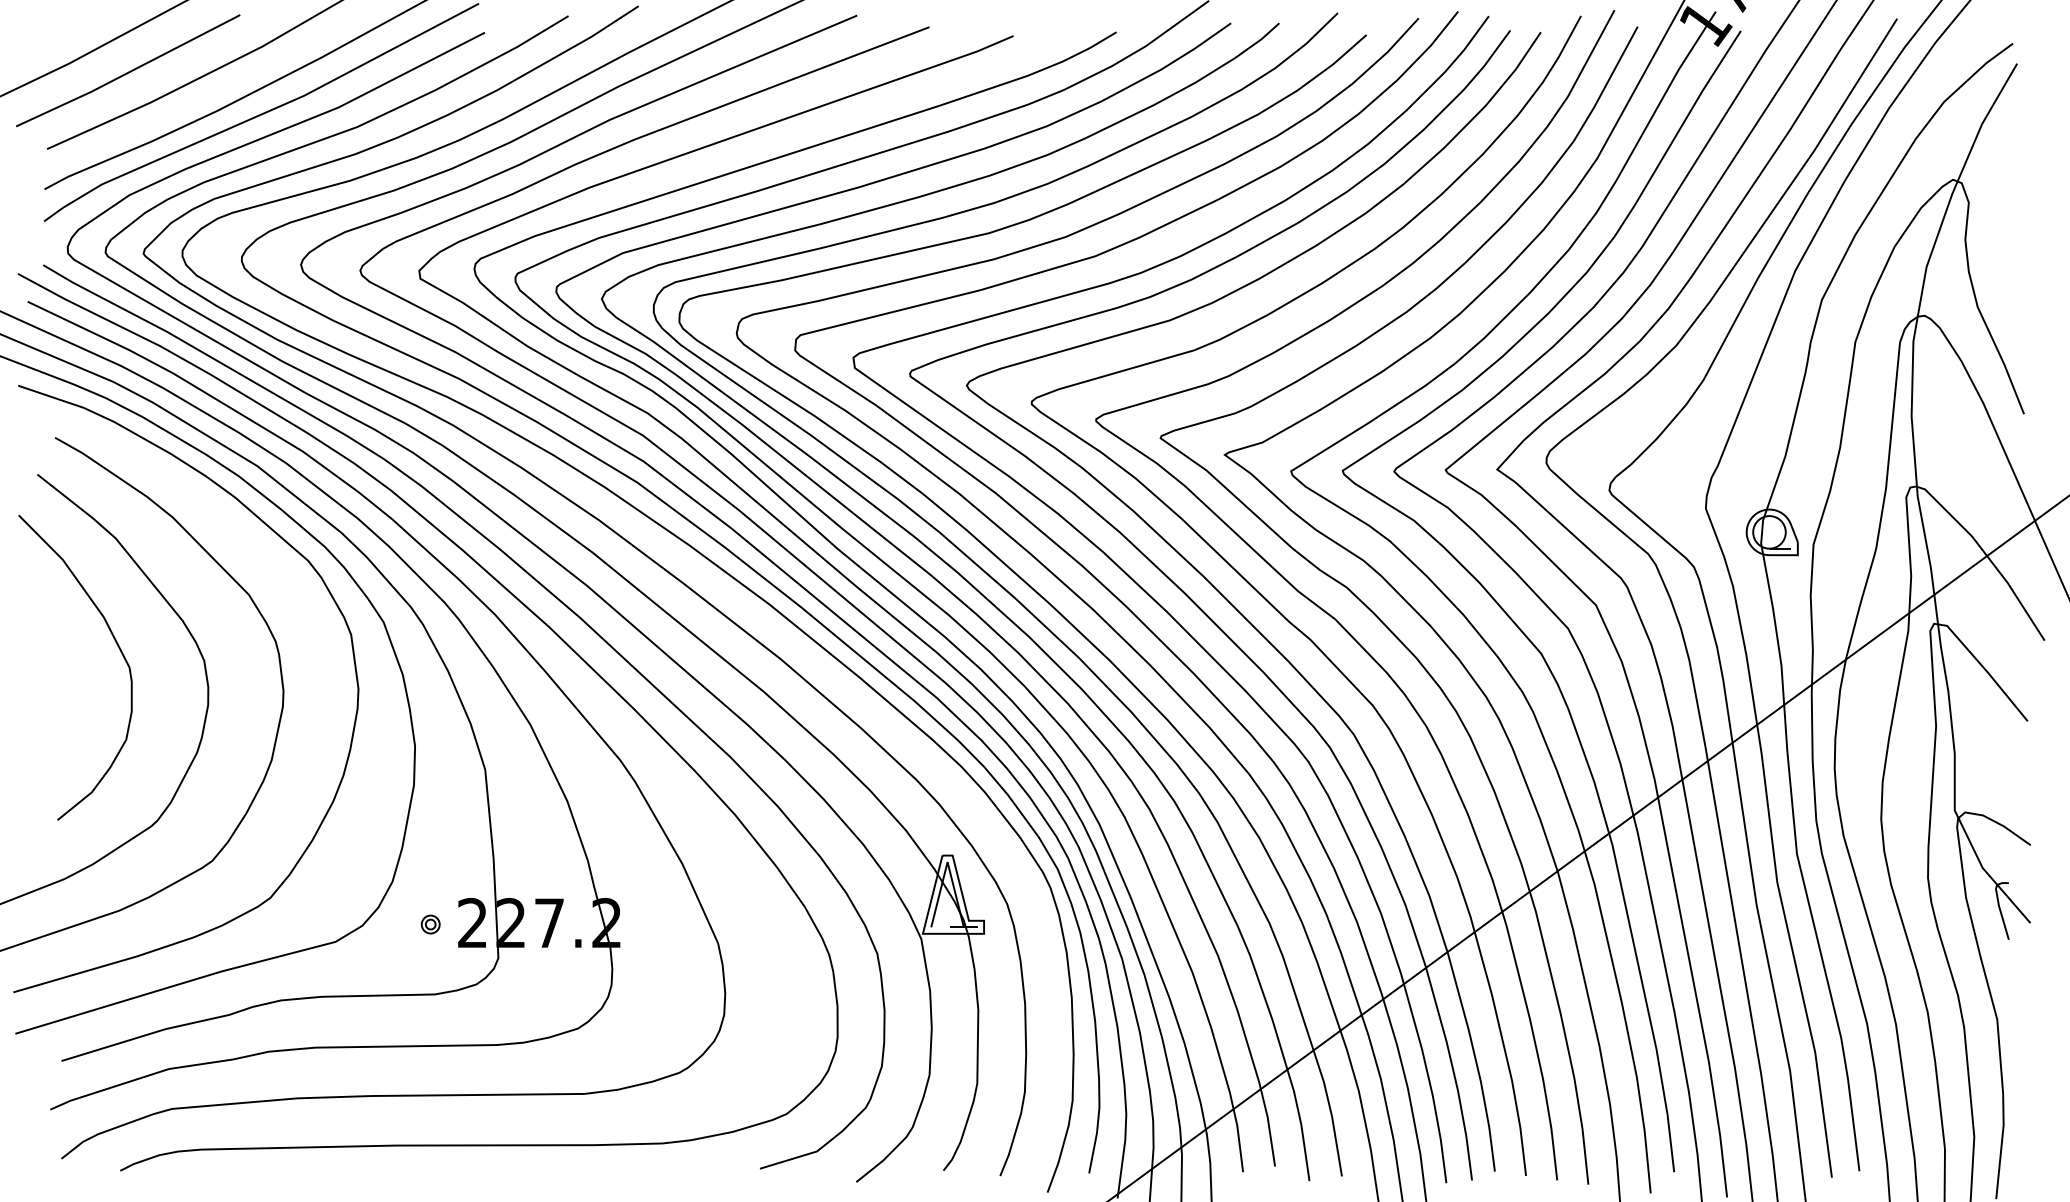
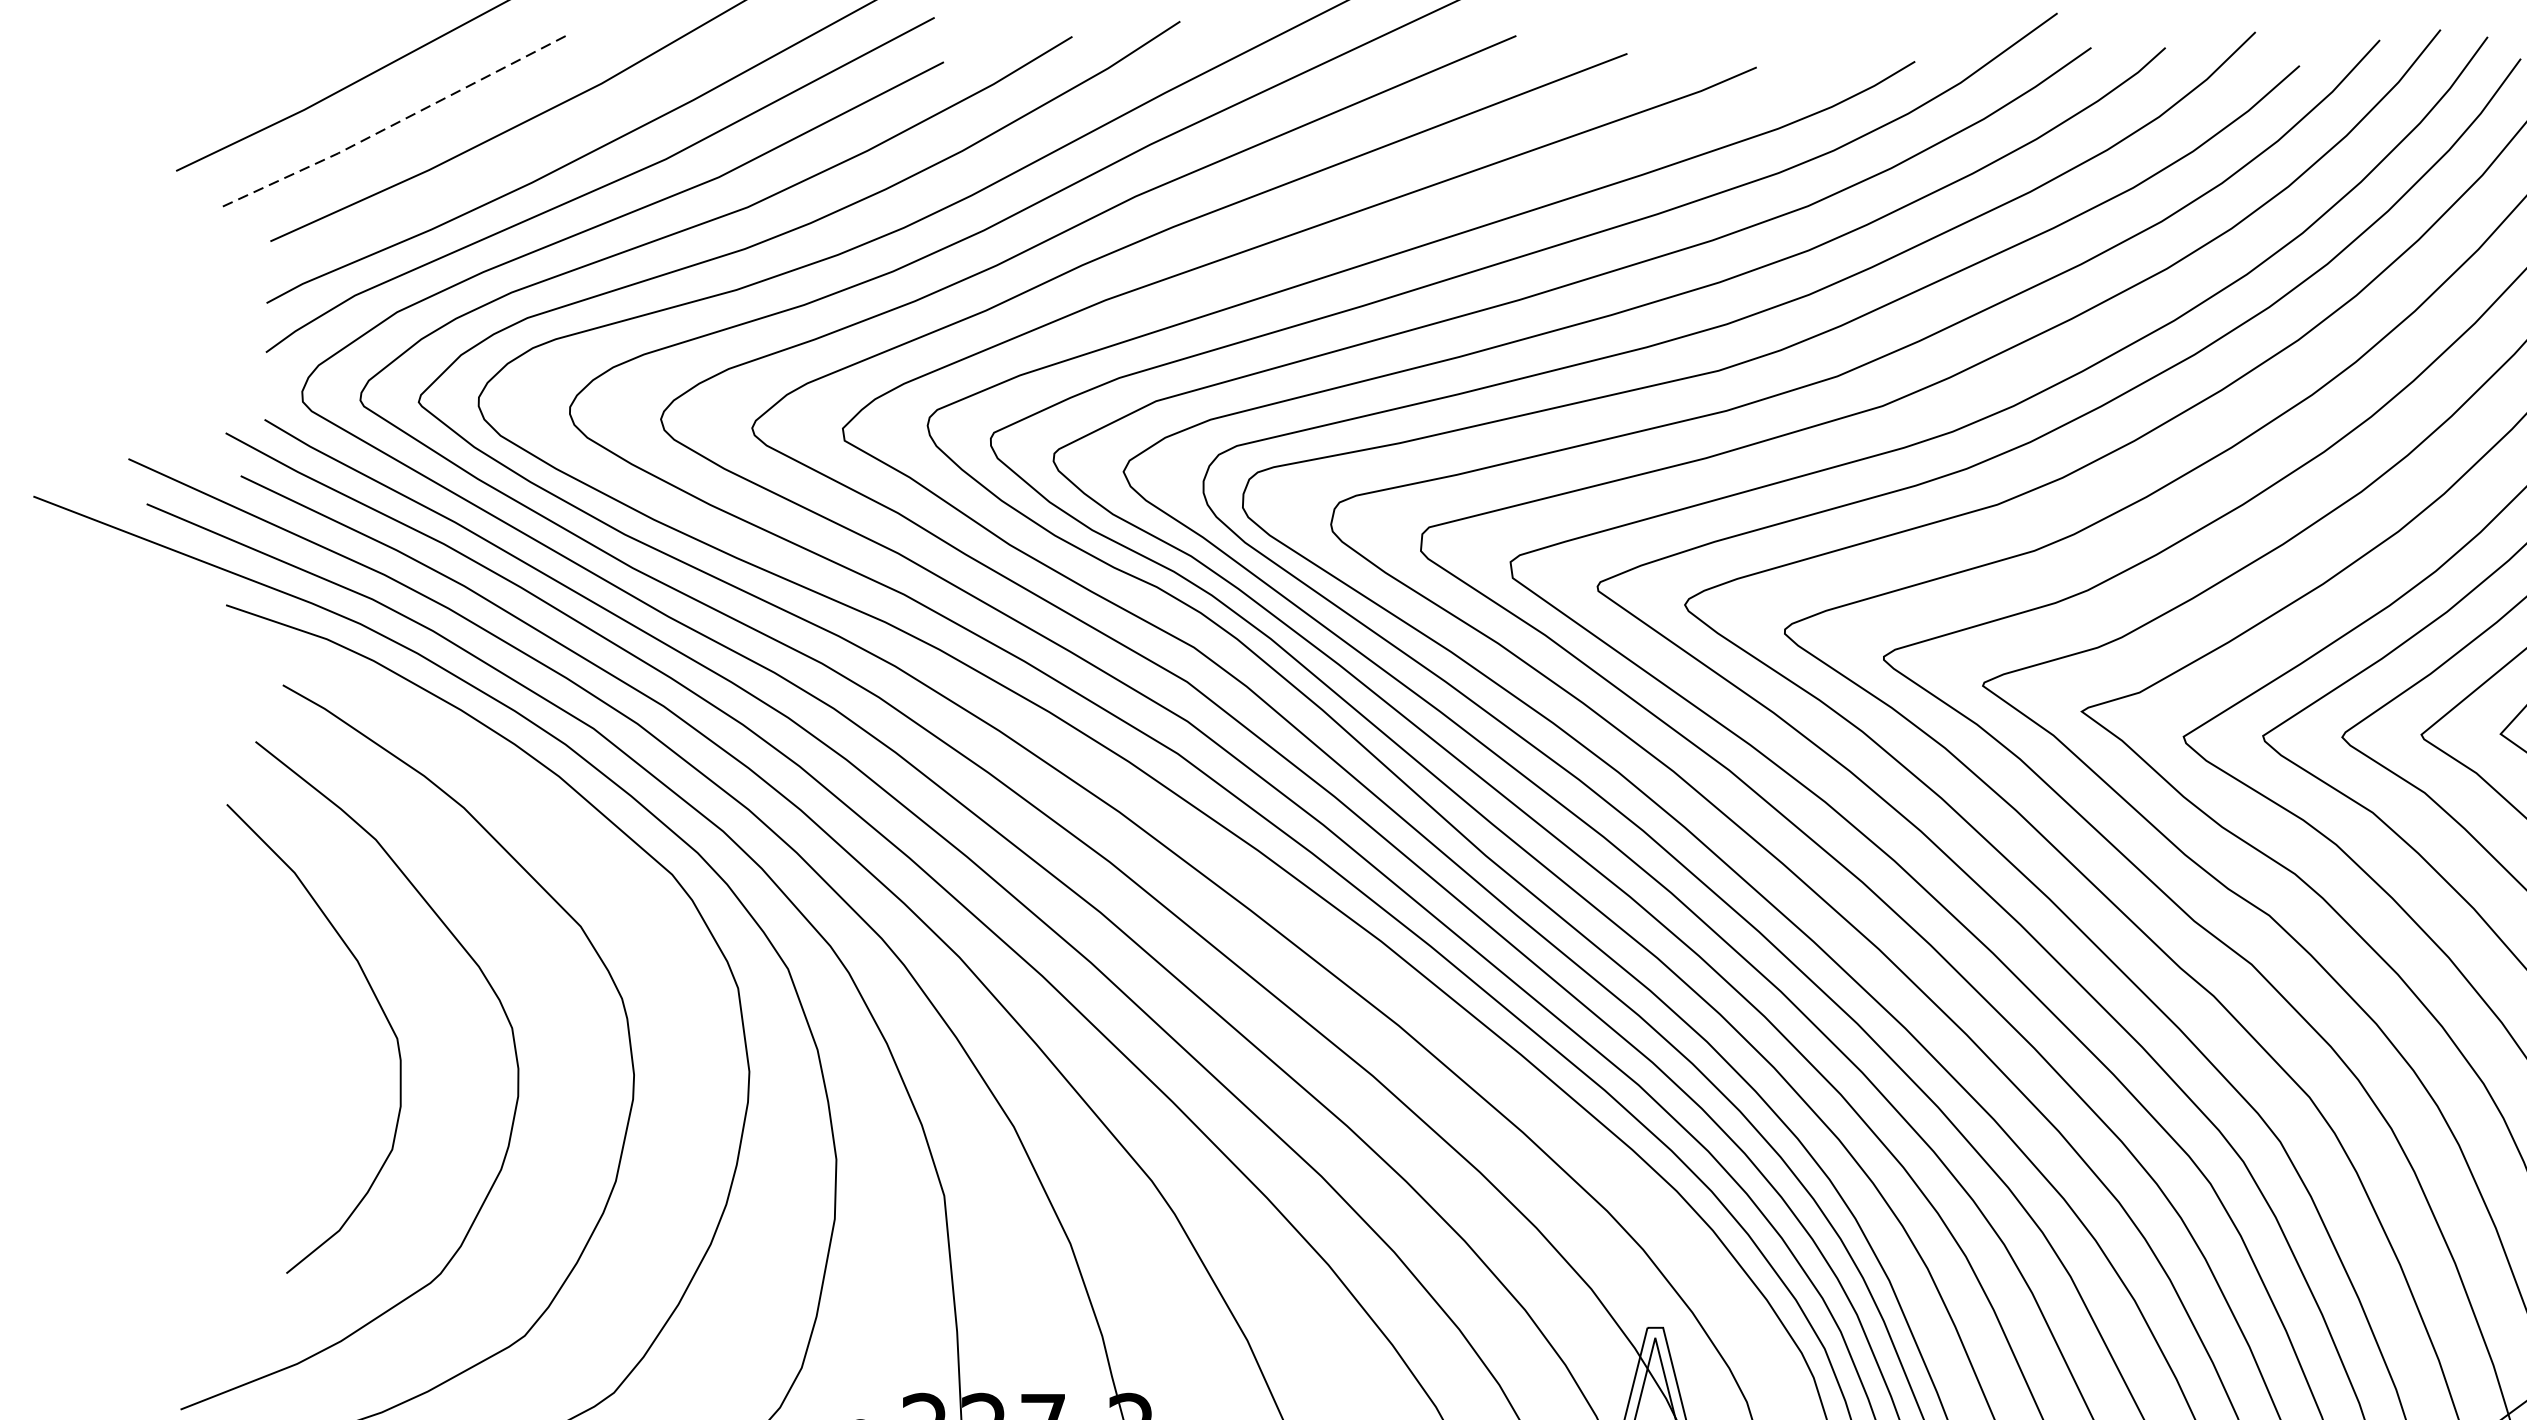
line: (128, 72) -> (395, 123), solid -> dashed

